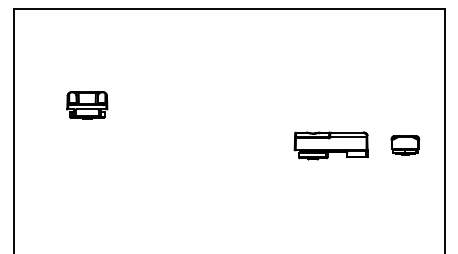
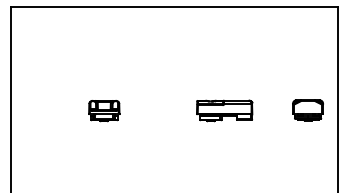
part: (87, 105) -> (104, 111), moved
part: (330, 145) -> (224, 110), moved
part: (404, 145) -> (307, 110), size x1.43

